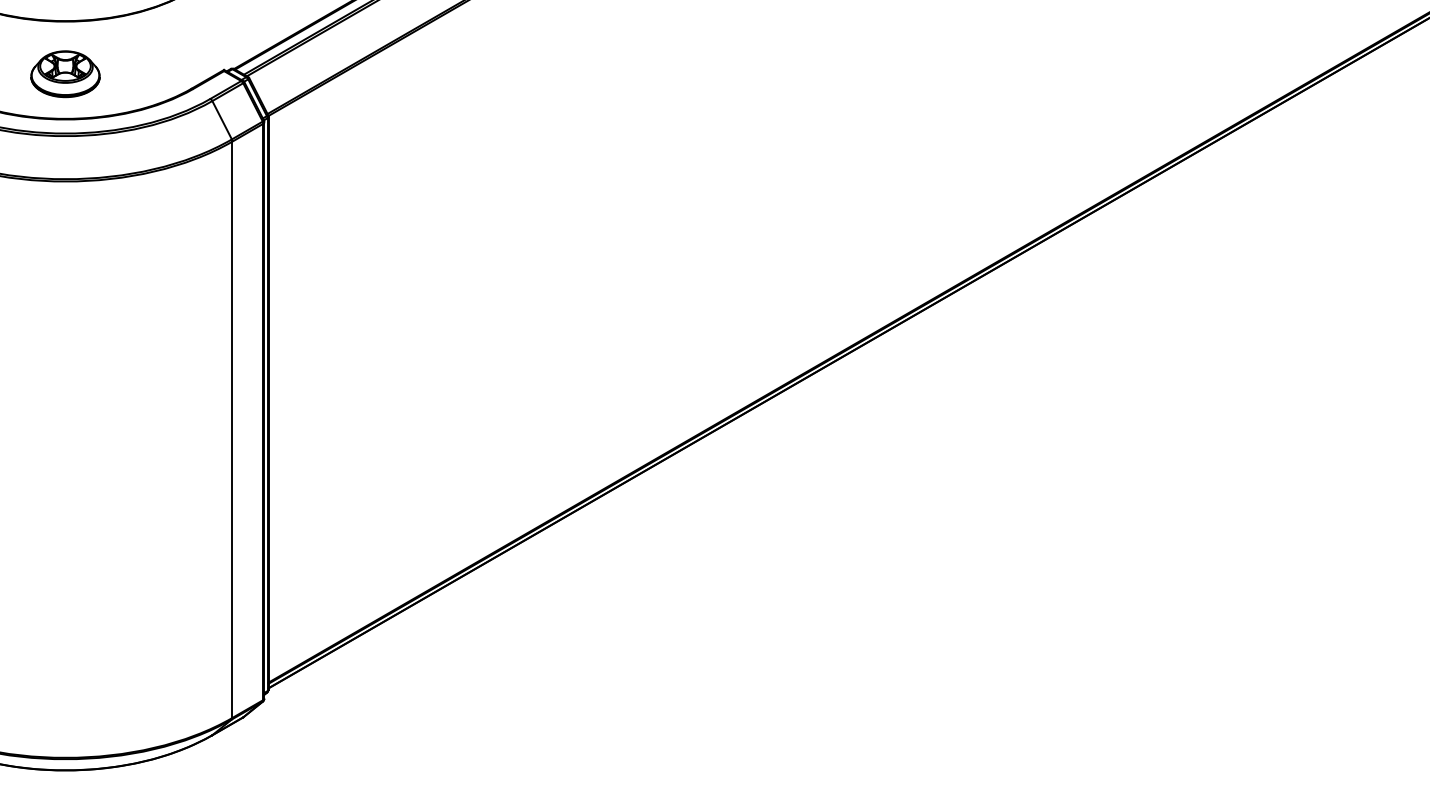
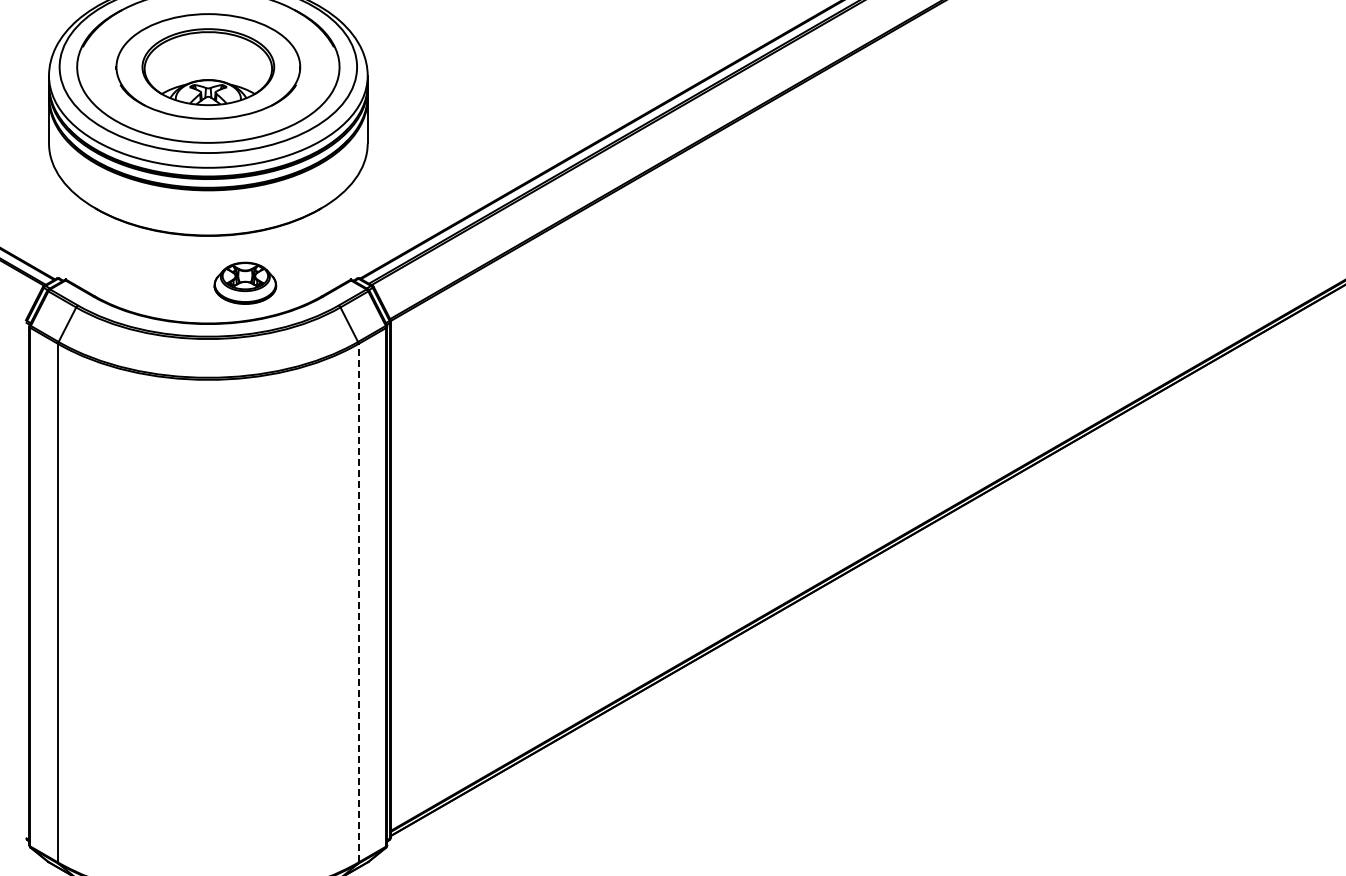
part: (65, 73) -> (245, 282), moved
line: (232, 428) -> (358, 602), solid -> dashed

